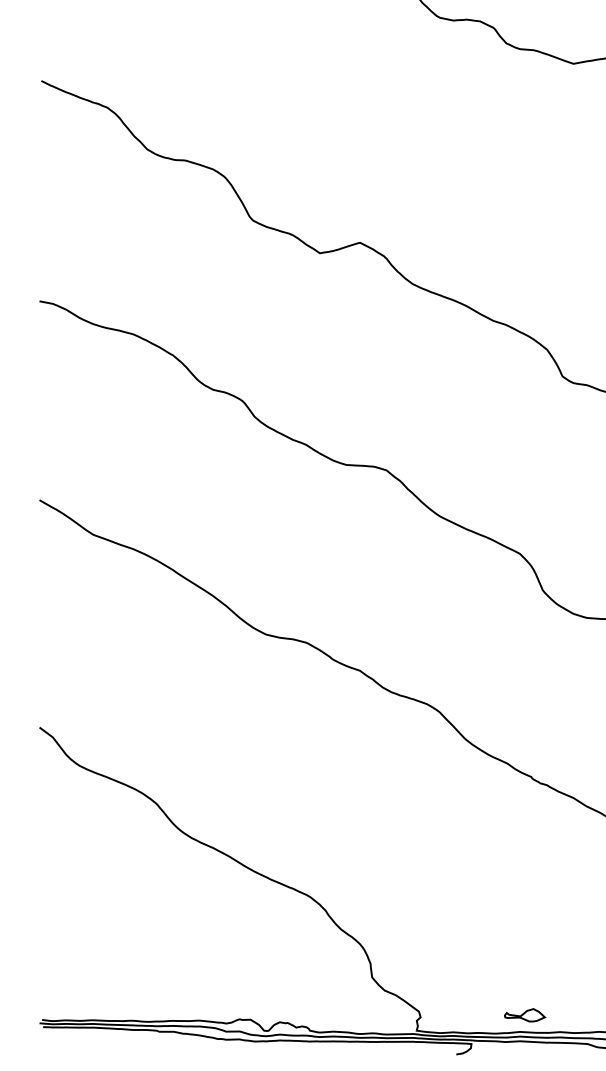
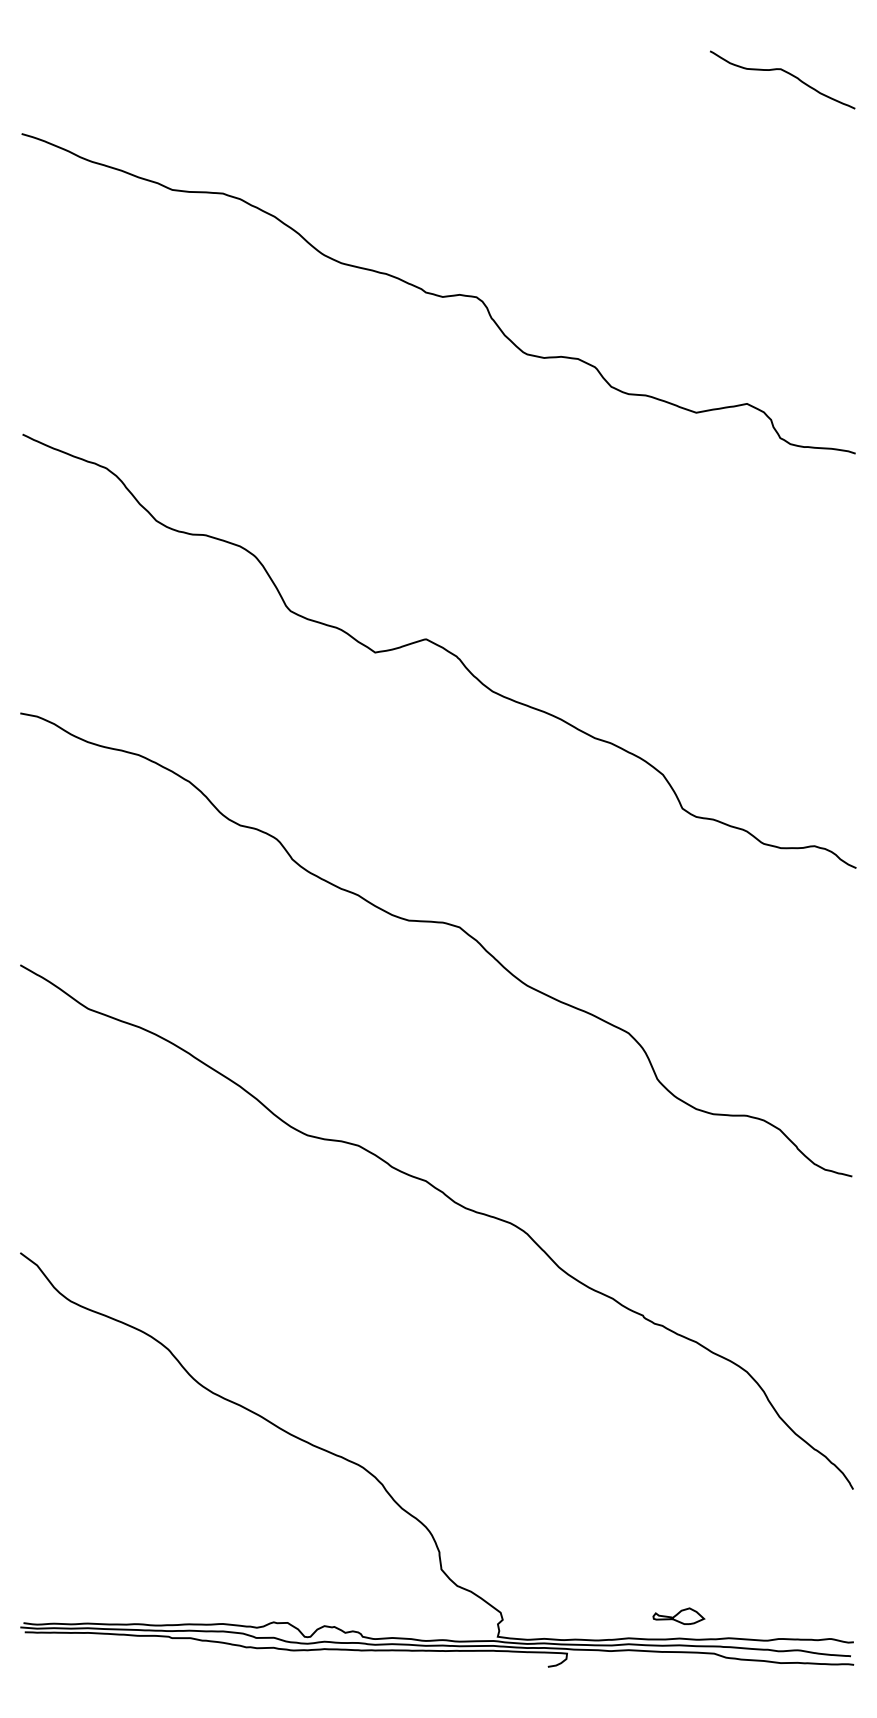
part: (524, 1014) -> (678, 1615), moved

